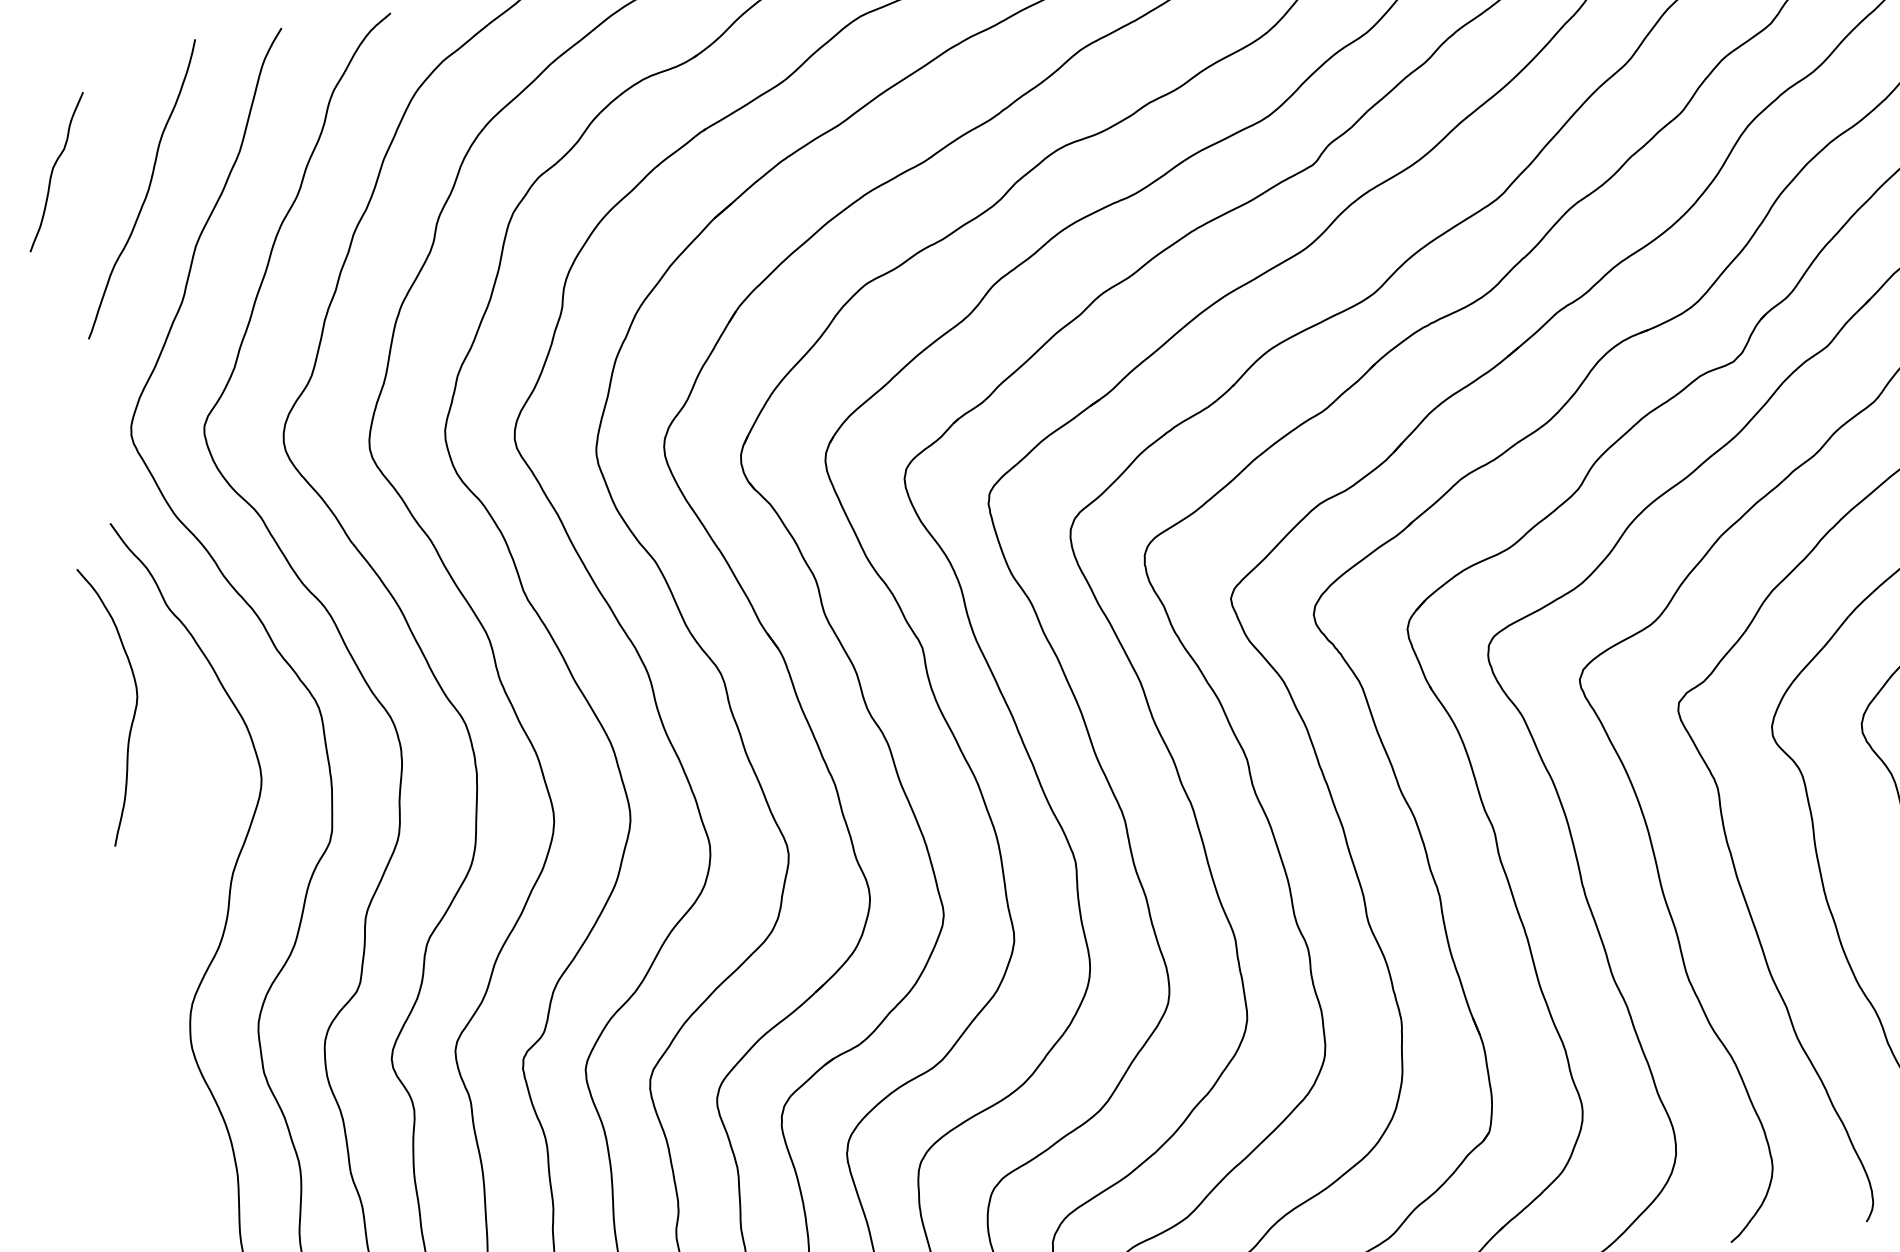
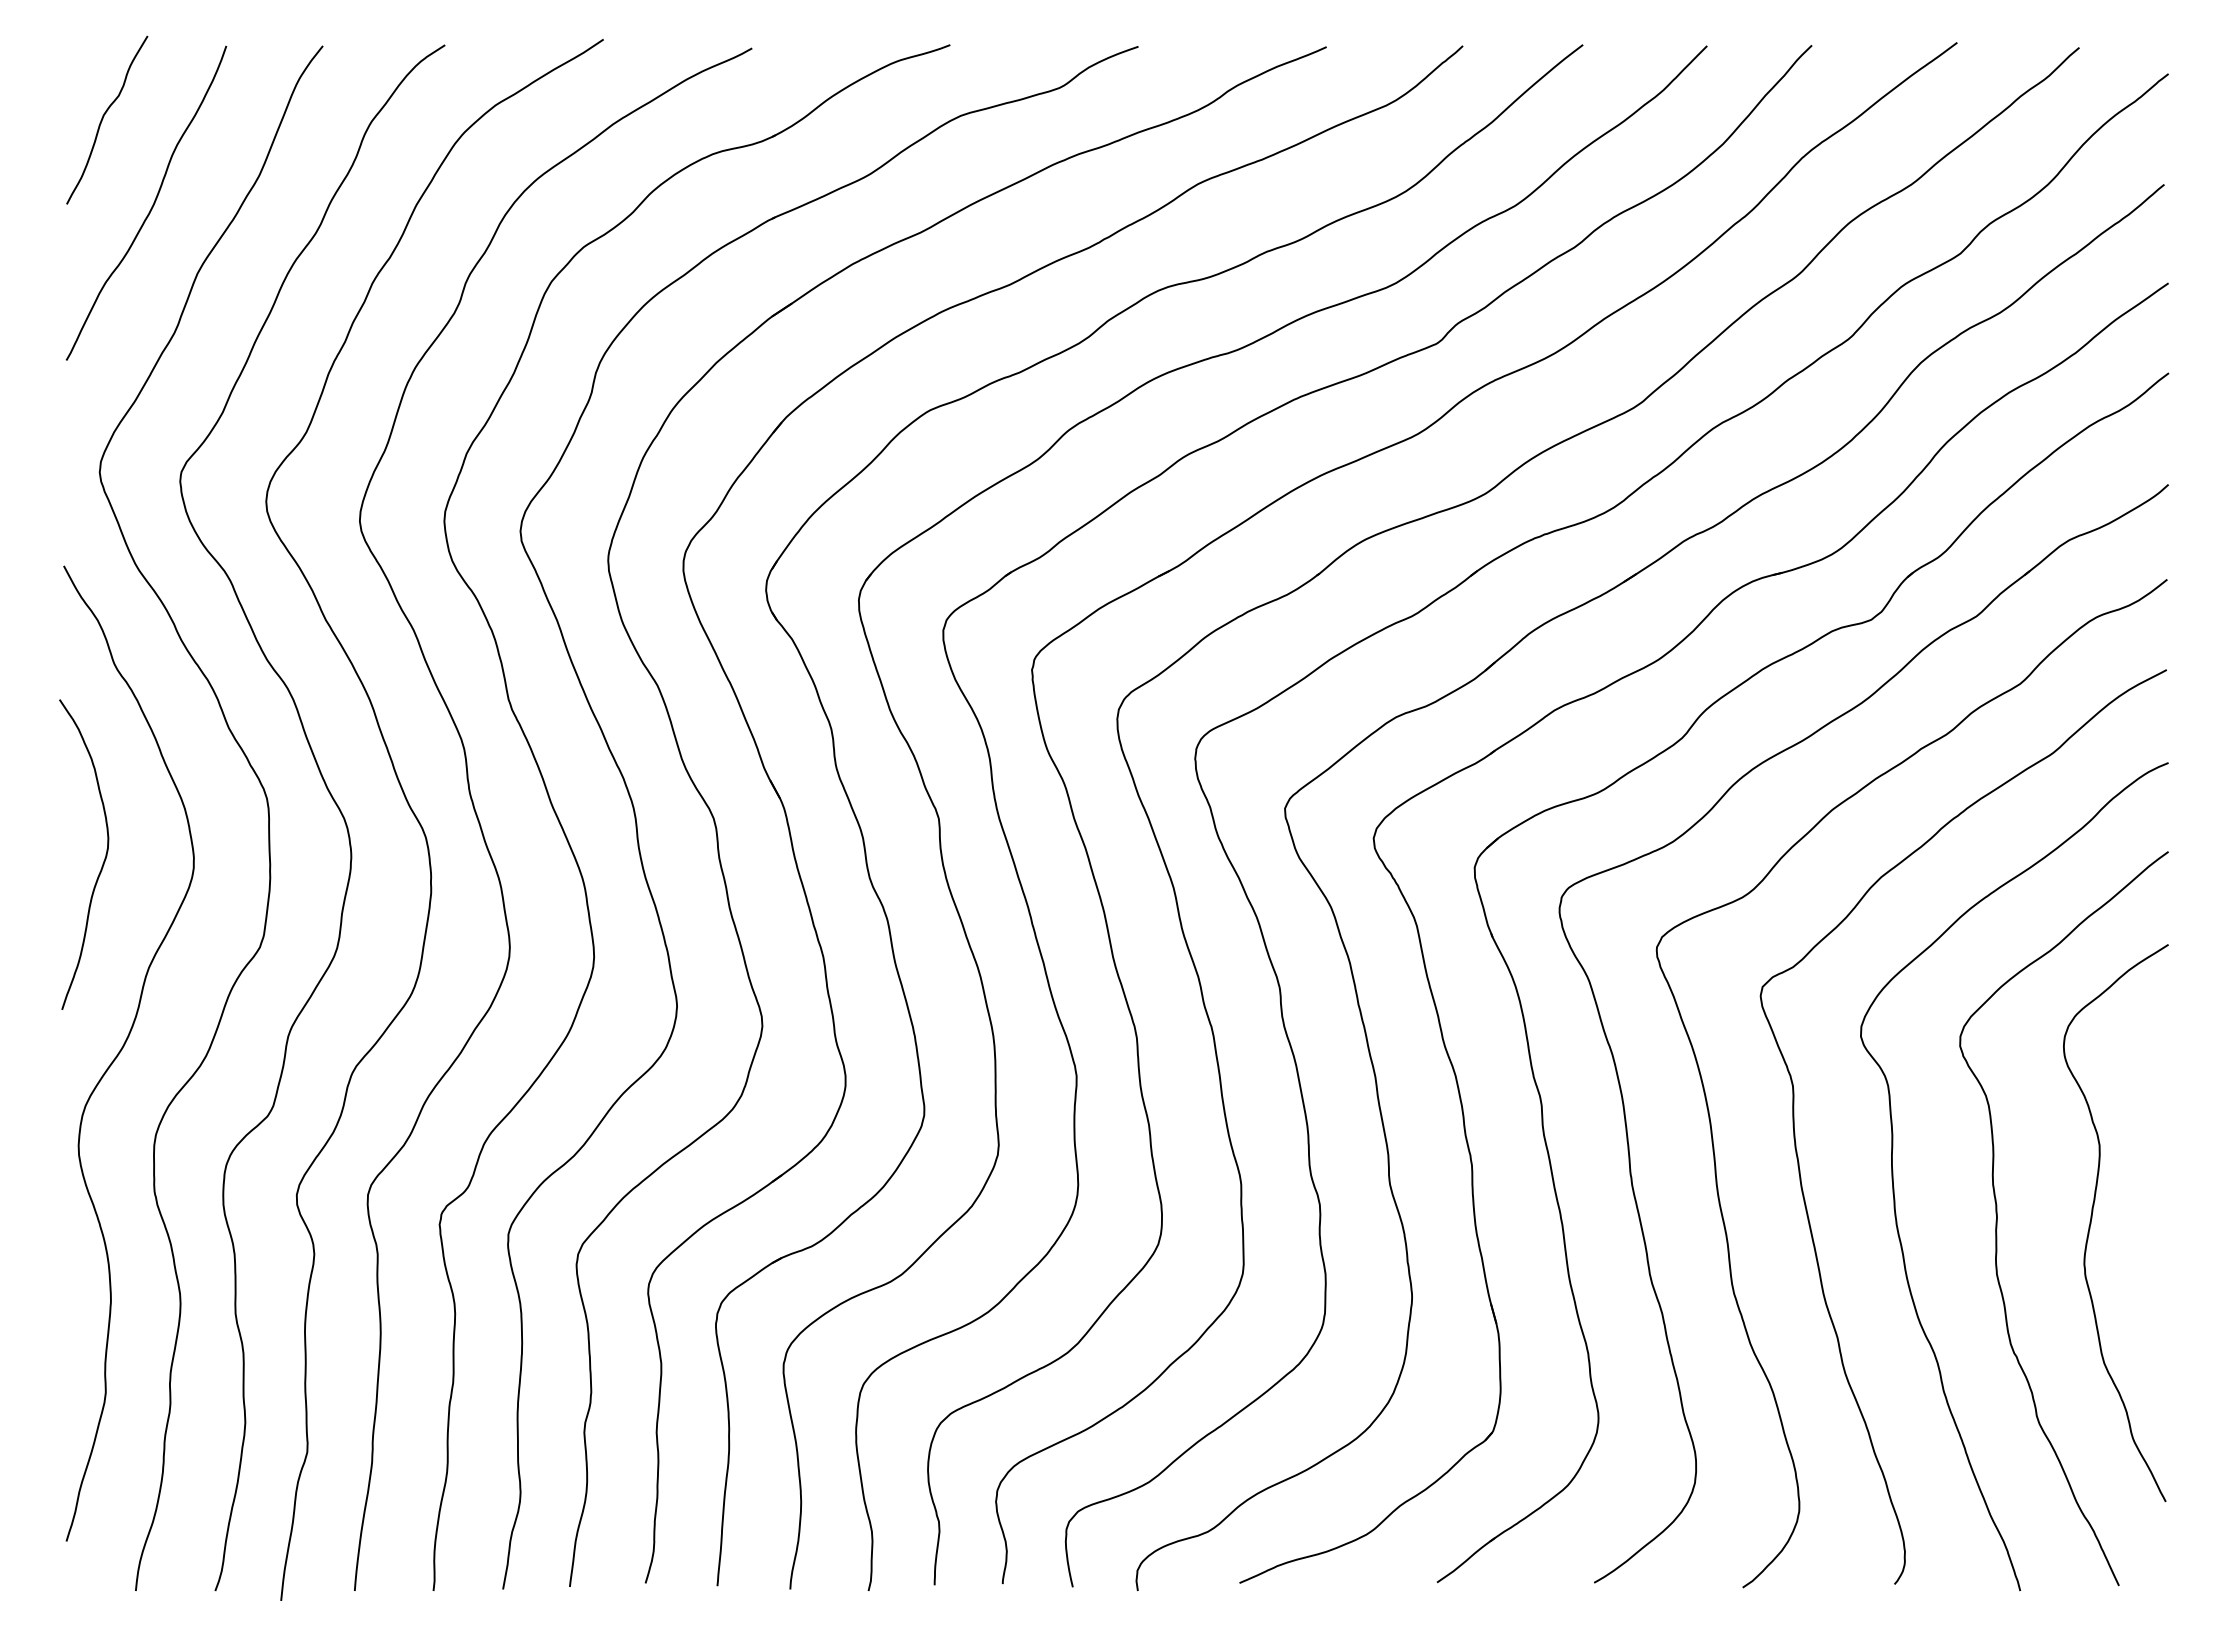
curve: (53, 171) -> (103, 119), moved
curve: (134, 708) -> (103, 860), moved

